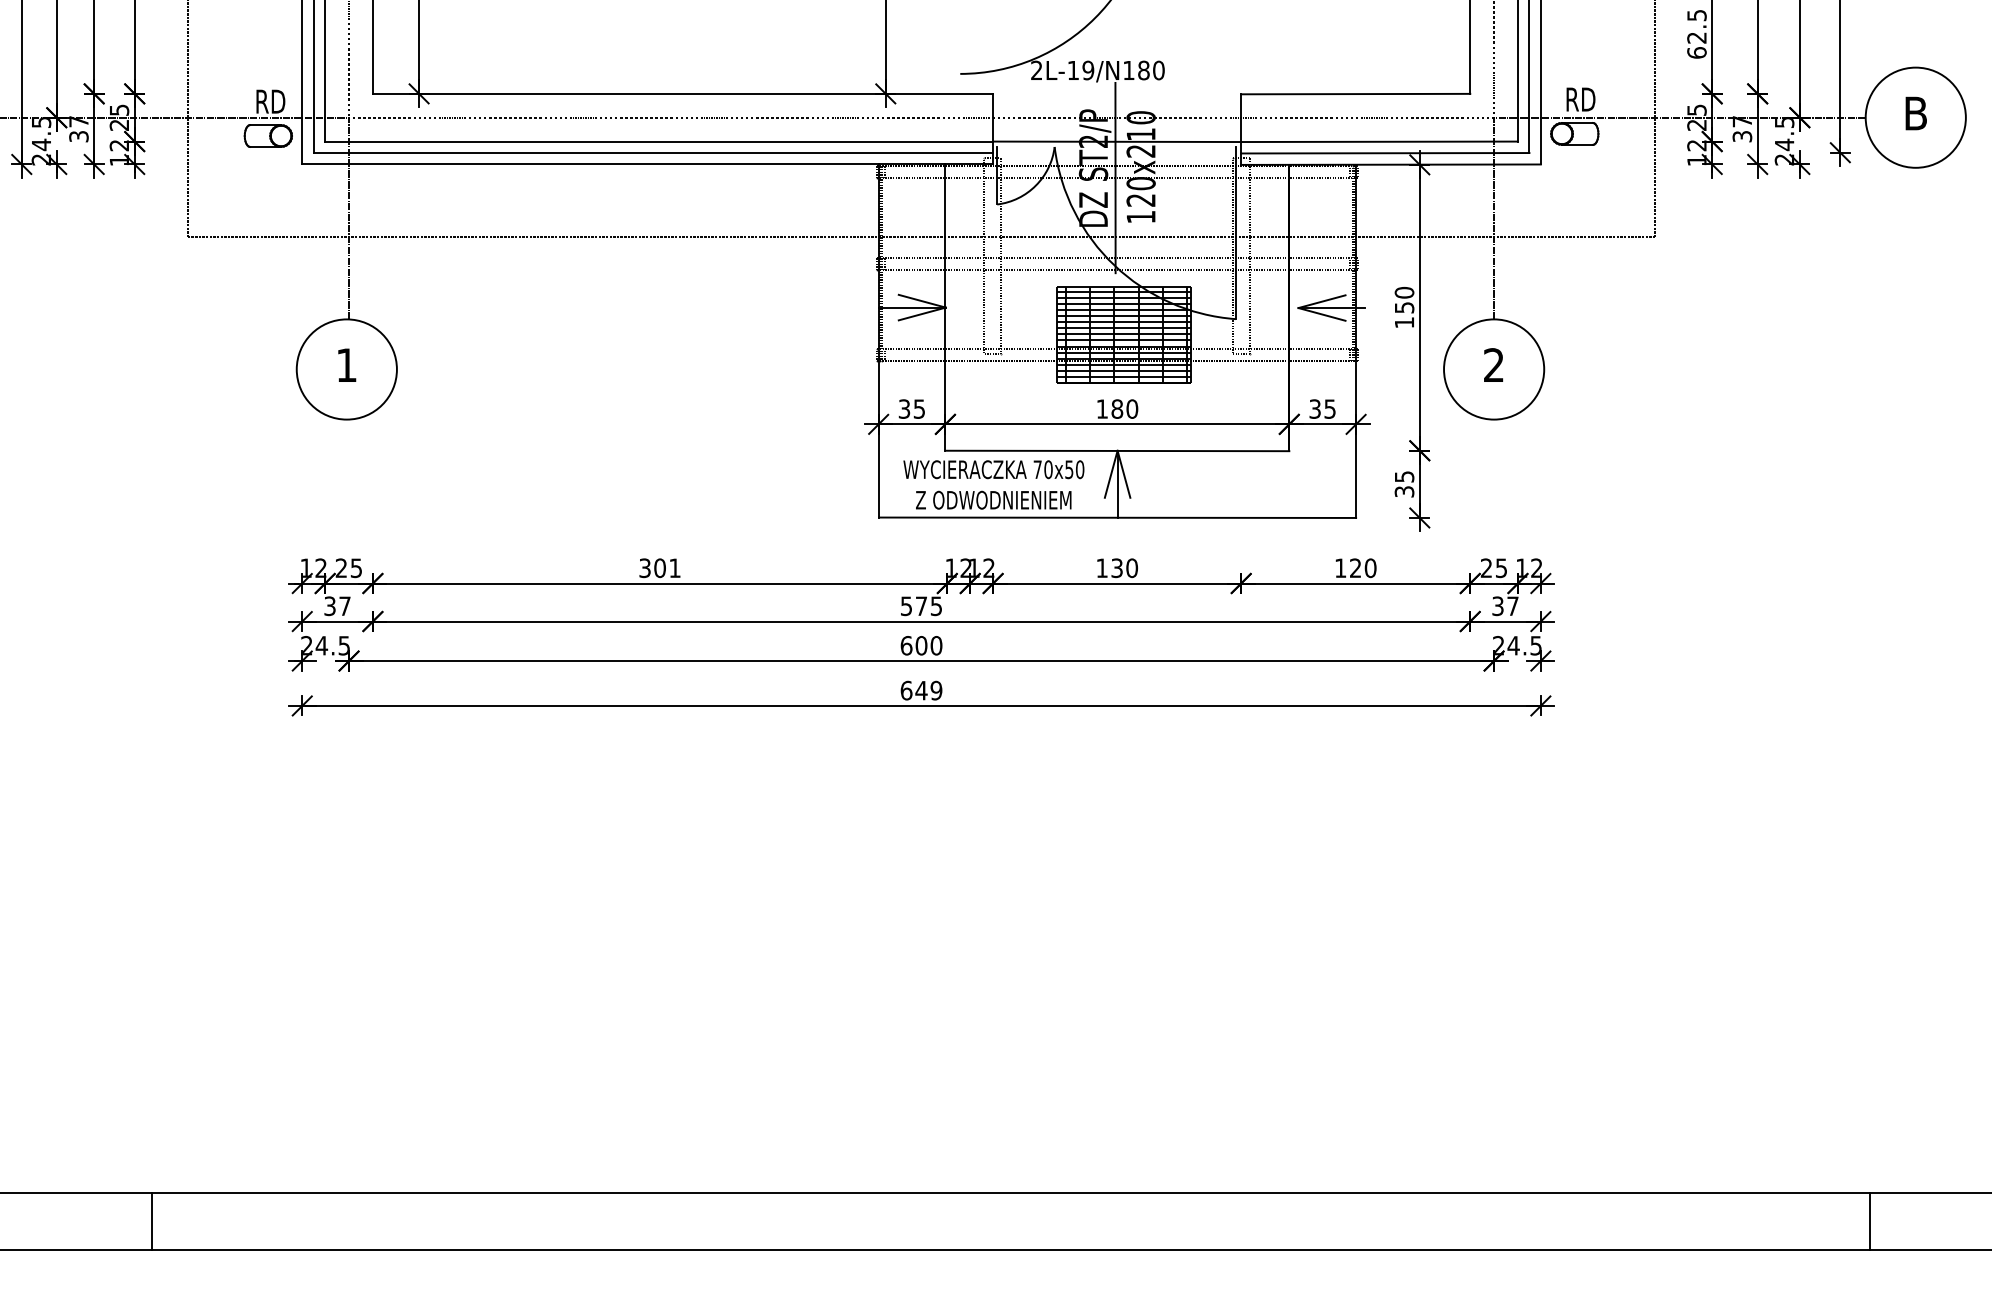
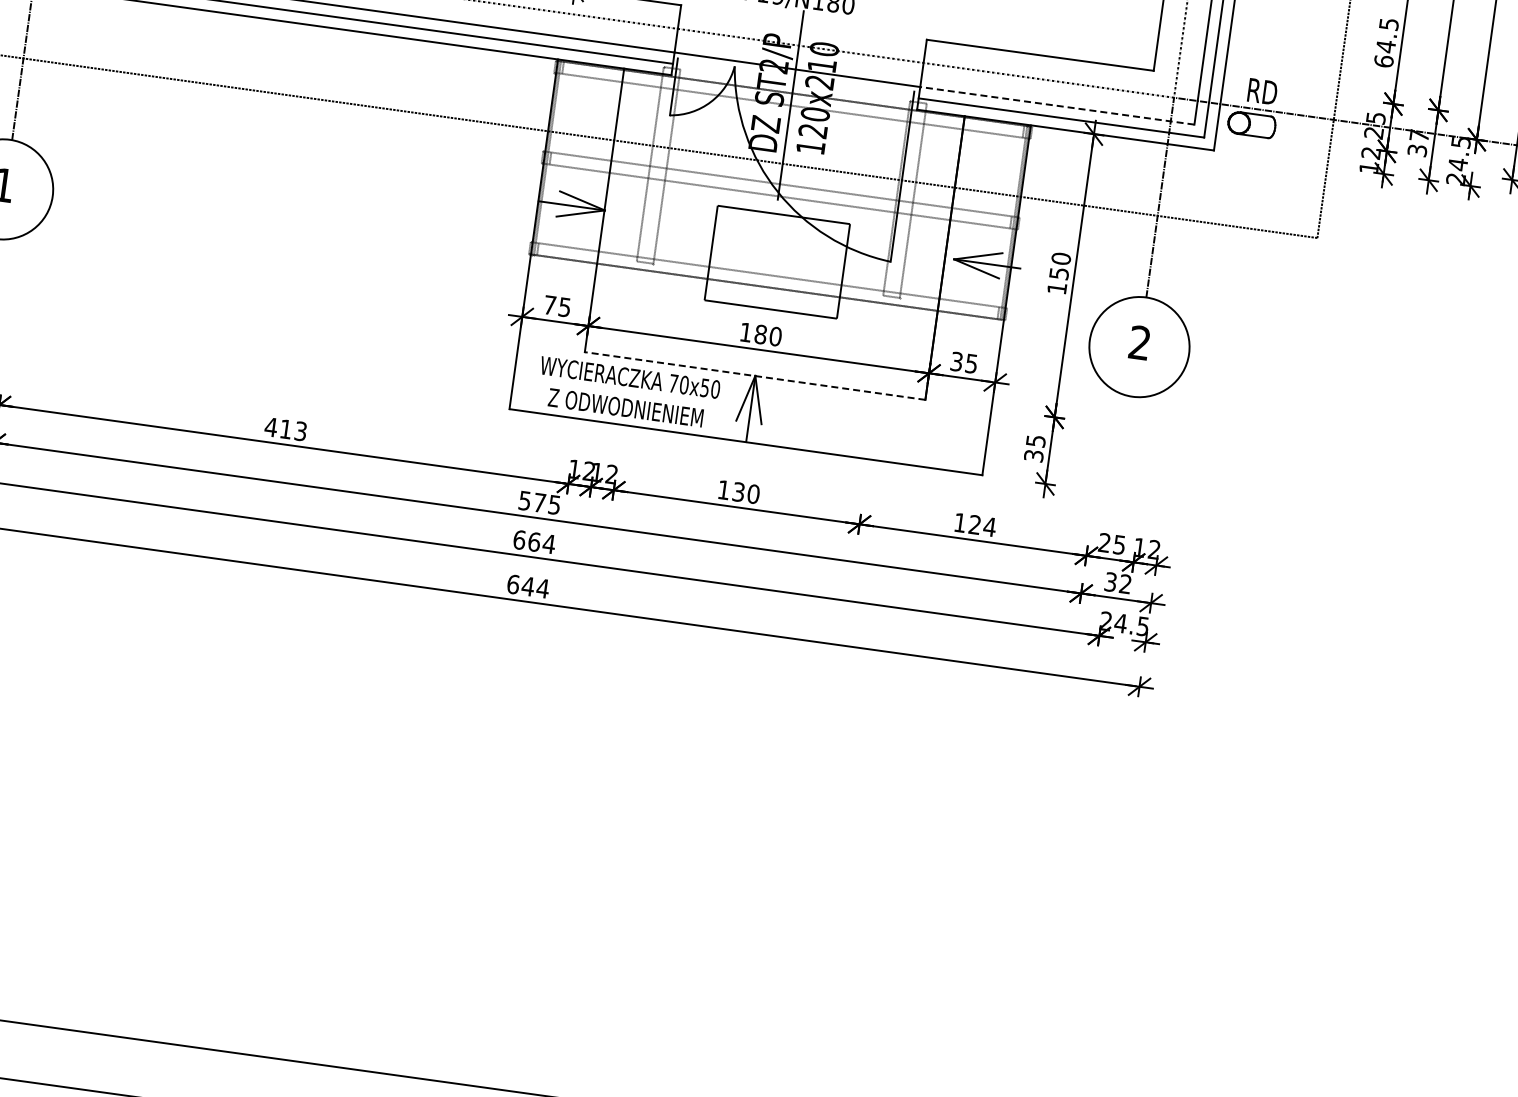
text: (1696, 37) -> (1385, 46), 62.5 -> 64.5
line: (1379, 141) -> (1057, 105), solid -> dashed
hatch: (1123, 334) -> (777, 261), removed
text: (904, 408) -> (550, 304), 35 -> 75
line: (1117, 450) -> (755, 375), solid -> dashed
text: (659, 568) -> (285, 429), 301 -> 413
text: (1370, 568) -> (989, 527), 120 -> 124
text: (1512, 605) -> (1125, 583), 37 -> 32
text: (928, 645) -> (541, 542), 600 -> 664
text: (936, 690) -> (543, 588), 649 -> 644

